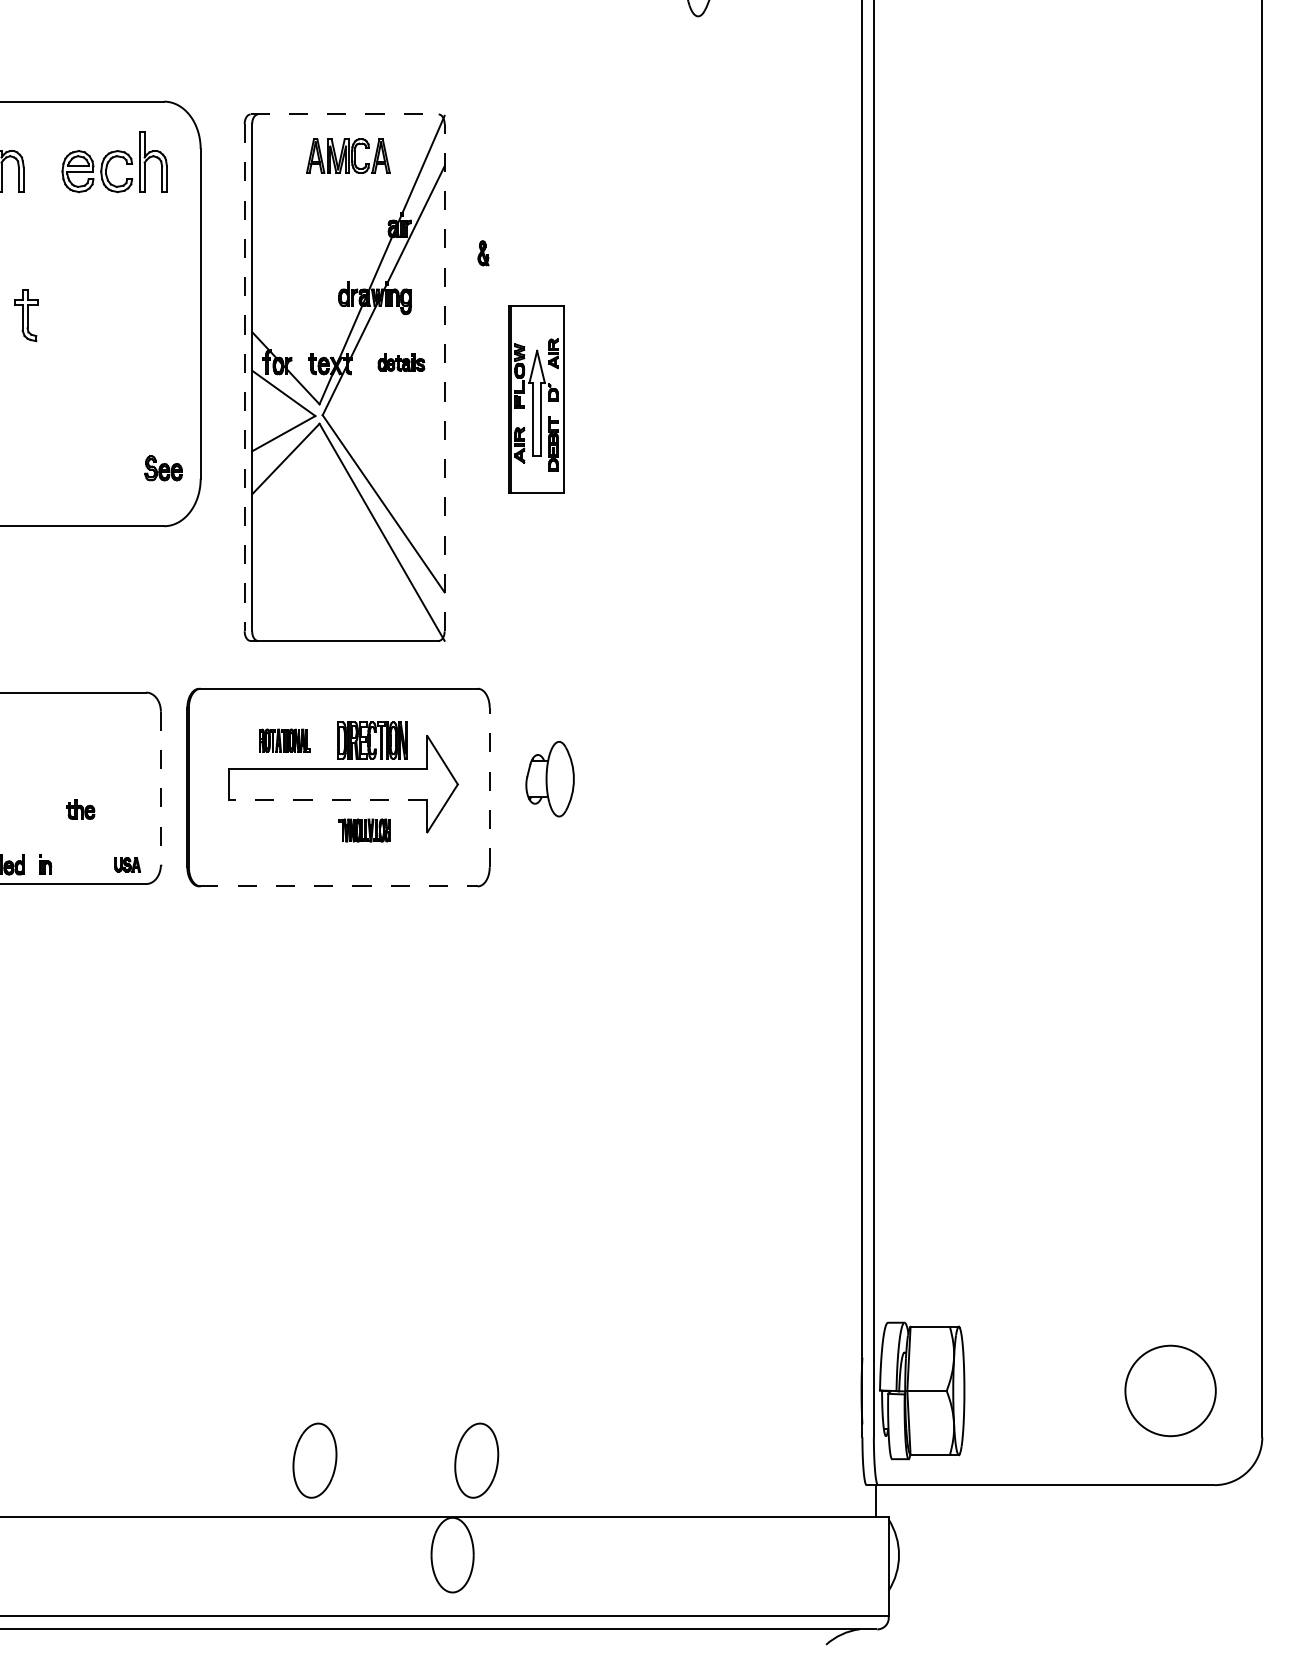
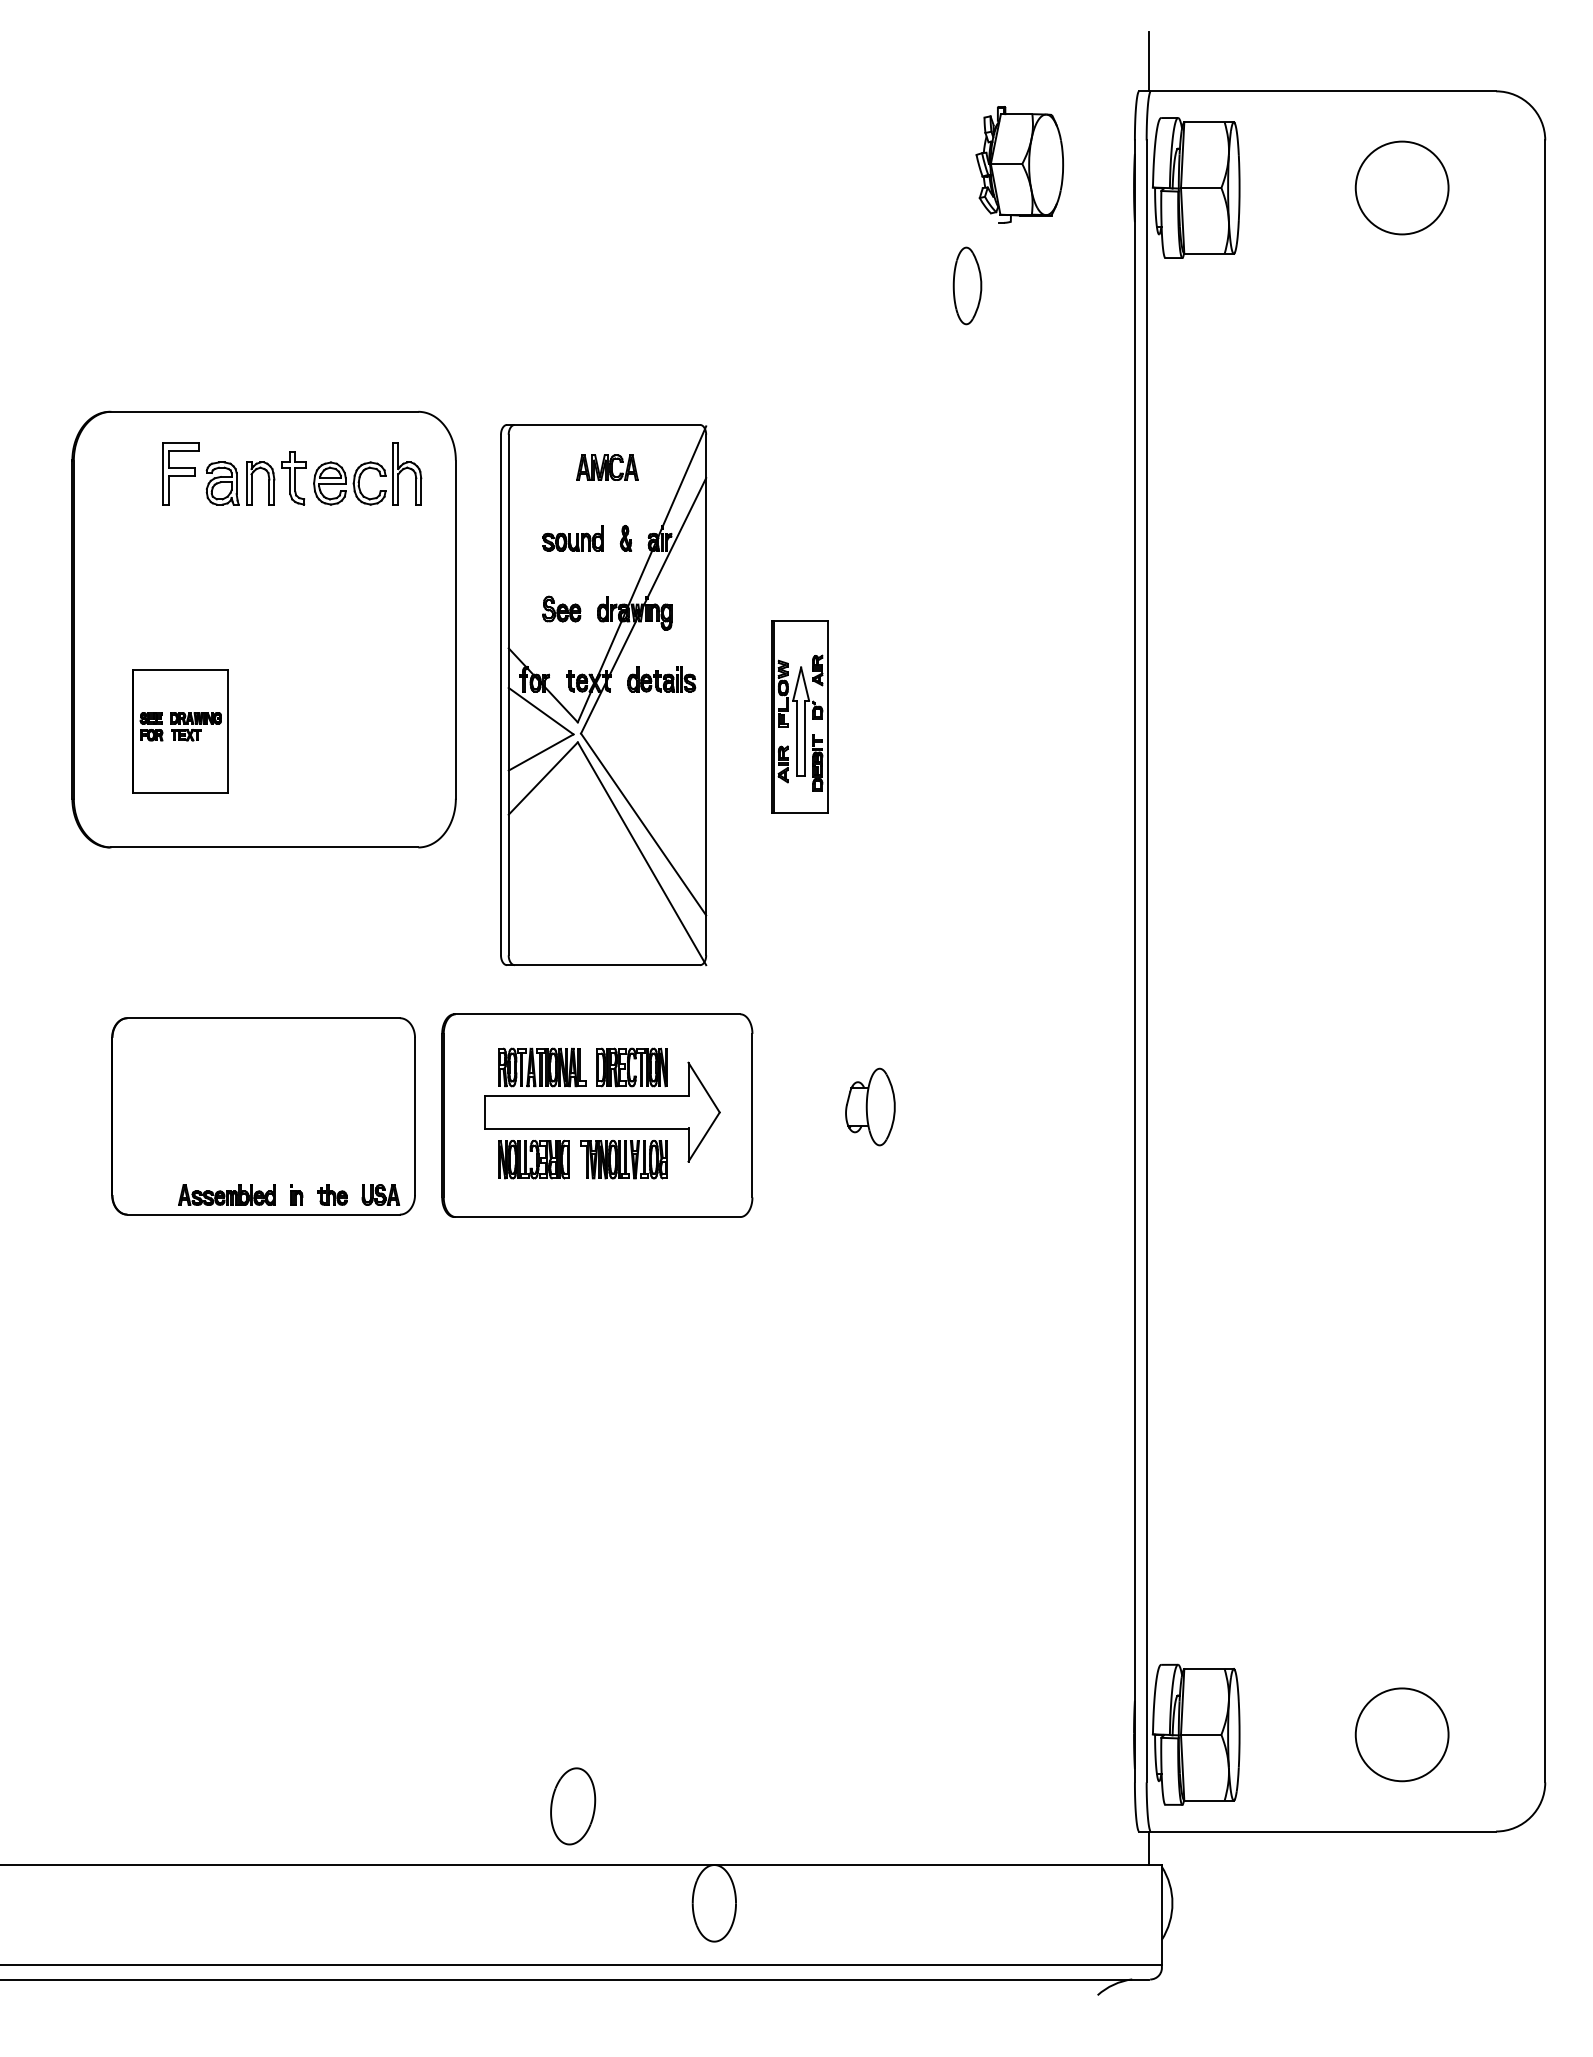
line: (344, 114) -> (603, 424), dashed -> solid
part: (348, 155) -> (607, 467), size x0.71
part: (314, 225) -> (572, 538), added
part: (482, 253) -> (625, 538), moved
part: (25, 315) -> (293, 478), moved
part: (401, 362) -> (661, 679), size x1.43
line: (444, 377) -> (706, 694), dashed -> solid
line: (245, 378) -> (501, 695), dashed -> solid
part: (163, 467) -> (561, 608), moved
part: (285, 740) -> (542, 1067), size x1.67
part: (550, 778) -> (870, 1106), moved
line: (489, 787) -> (752, 1115), dashed -> solid
line: (161, 788) -> (415, 1116), dashed -> solid
line: (328, 800) -> (586, 1128), dashed -> solid
part: (80, 808) -> (332, 1194), moved
part: (276, 830) -> (533, 1159), added
part: (364, 830) -> (623, 1159), size x1.67
part: (127, 864) -> (380, 1194), size x1.43
line: (338, 886) -> (597, 1217), dashed -> solid
circle: (1169, 1390) -> (1401, 1734), moved
part: (477, 1460) -> (739, 1806), removed

